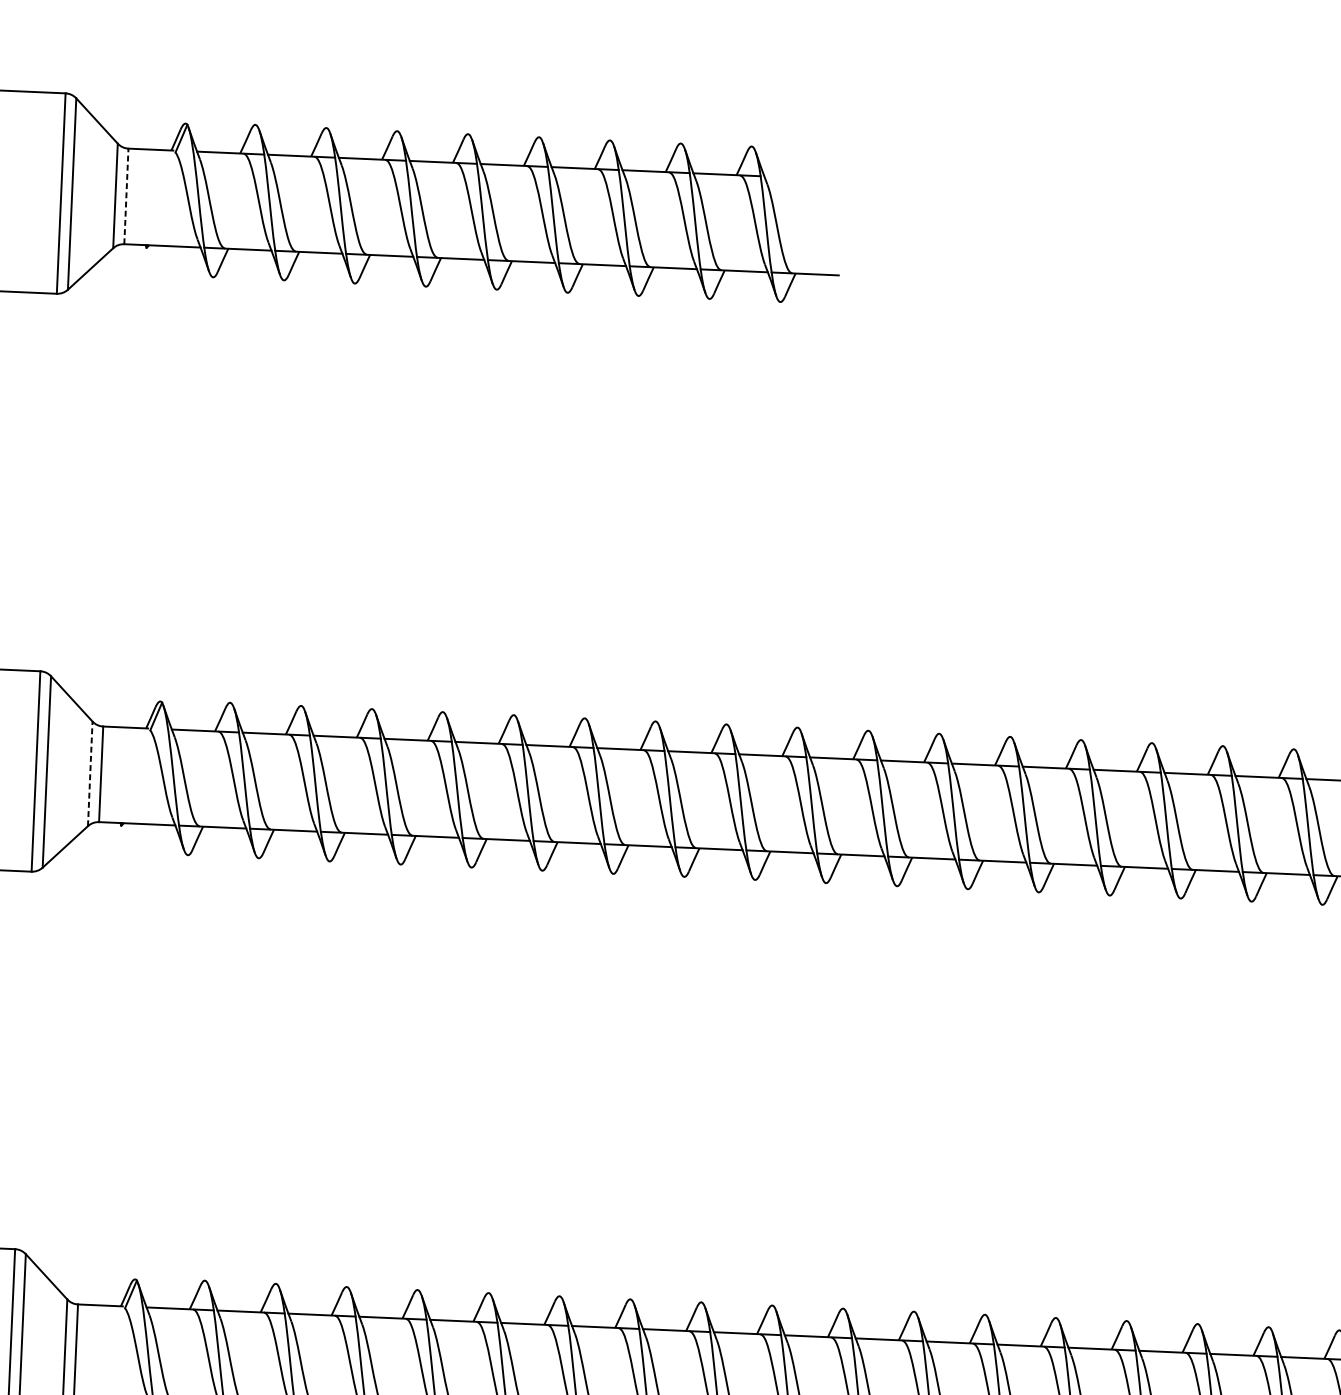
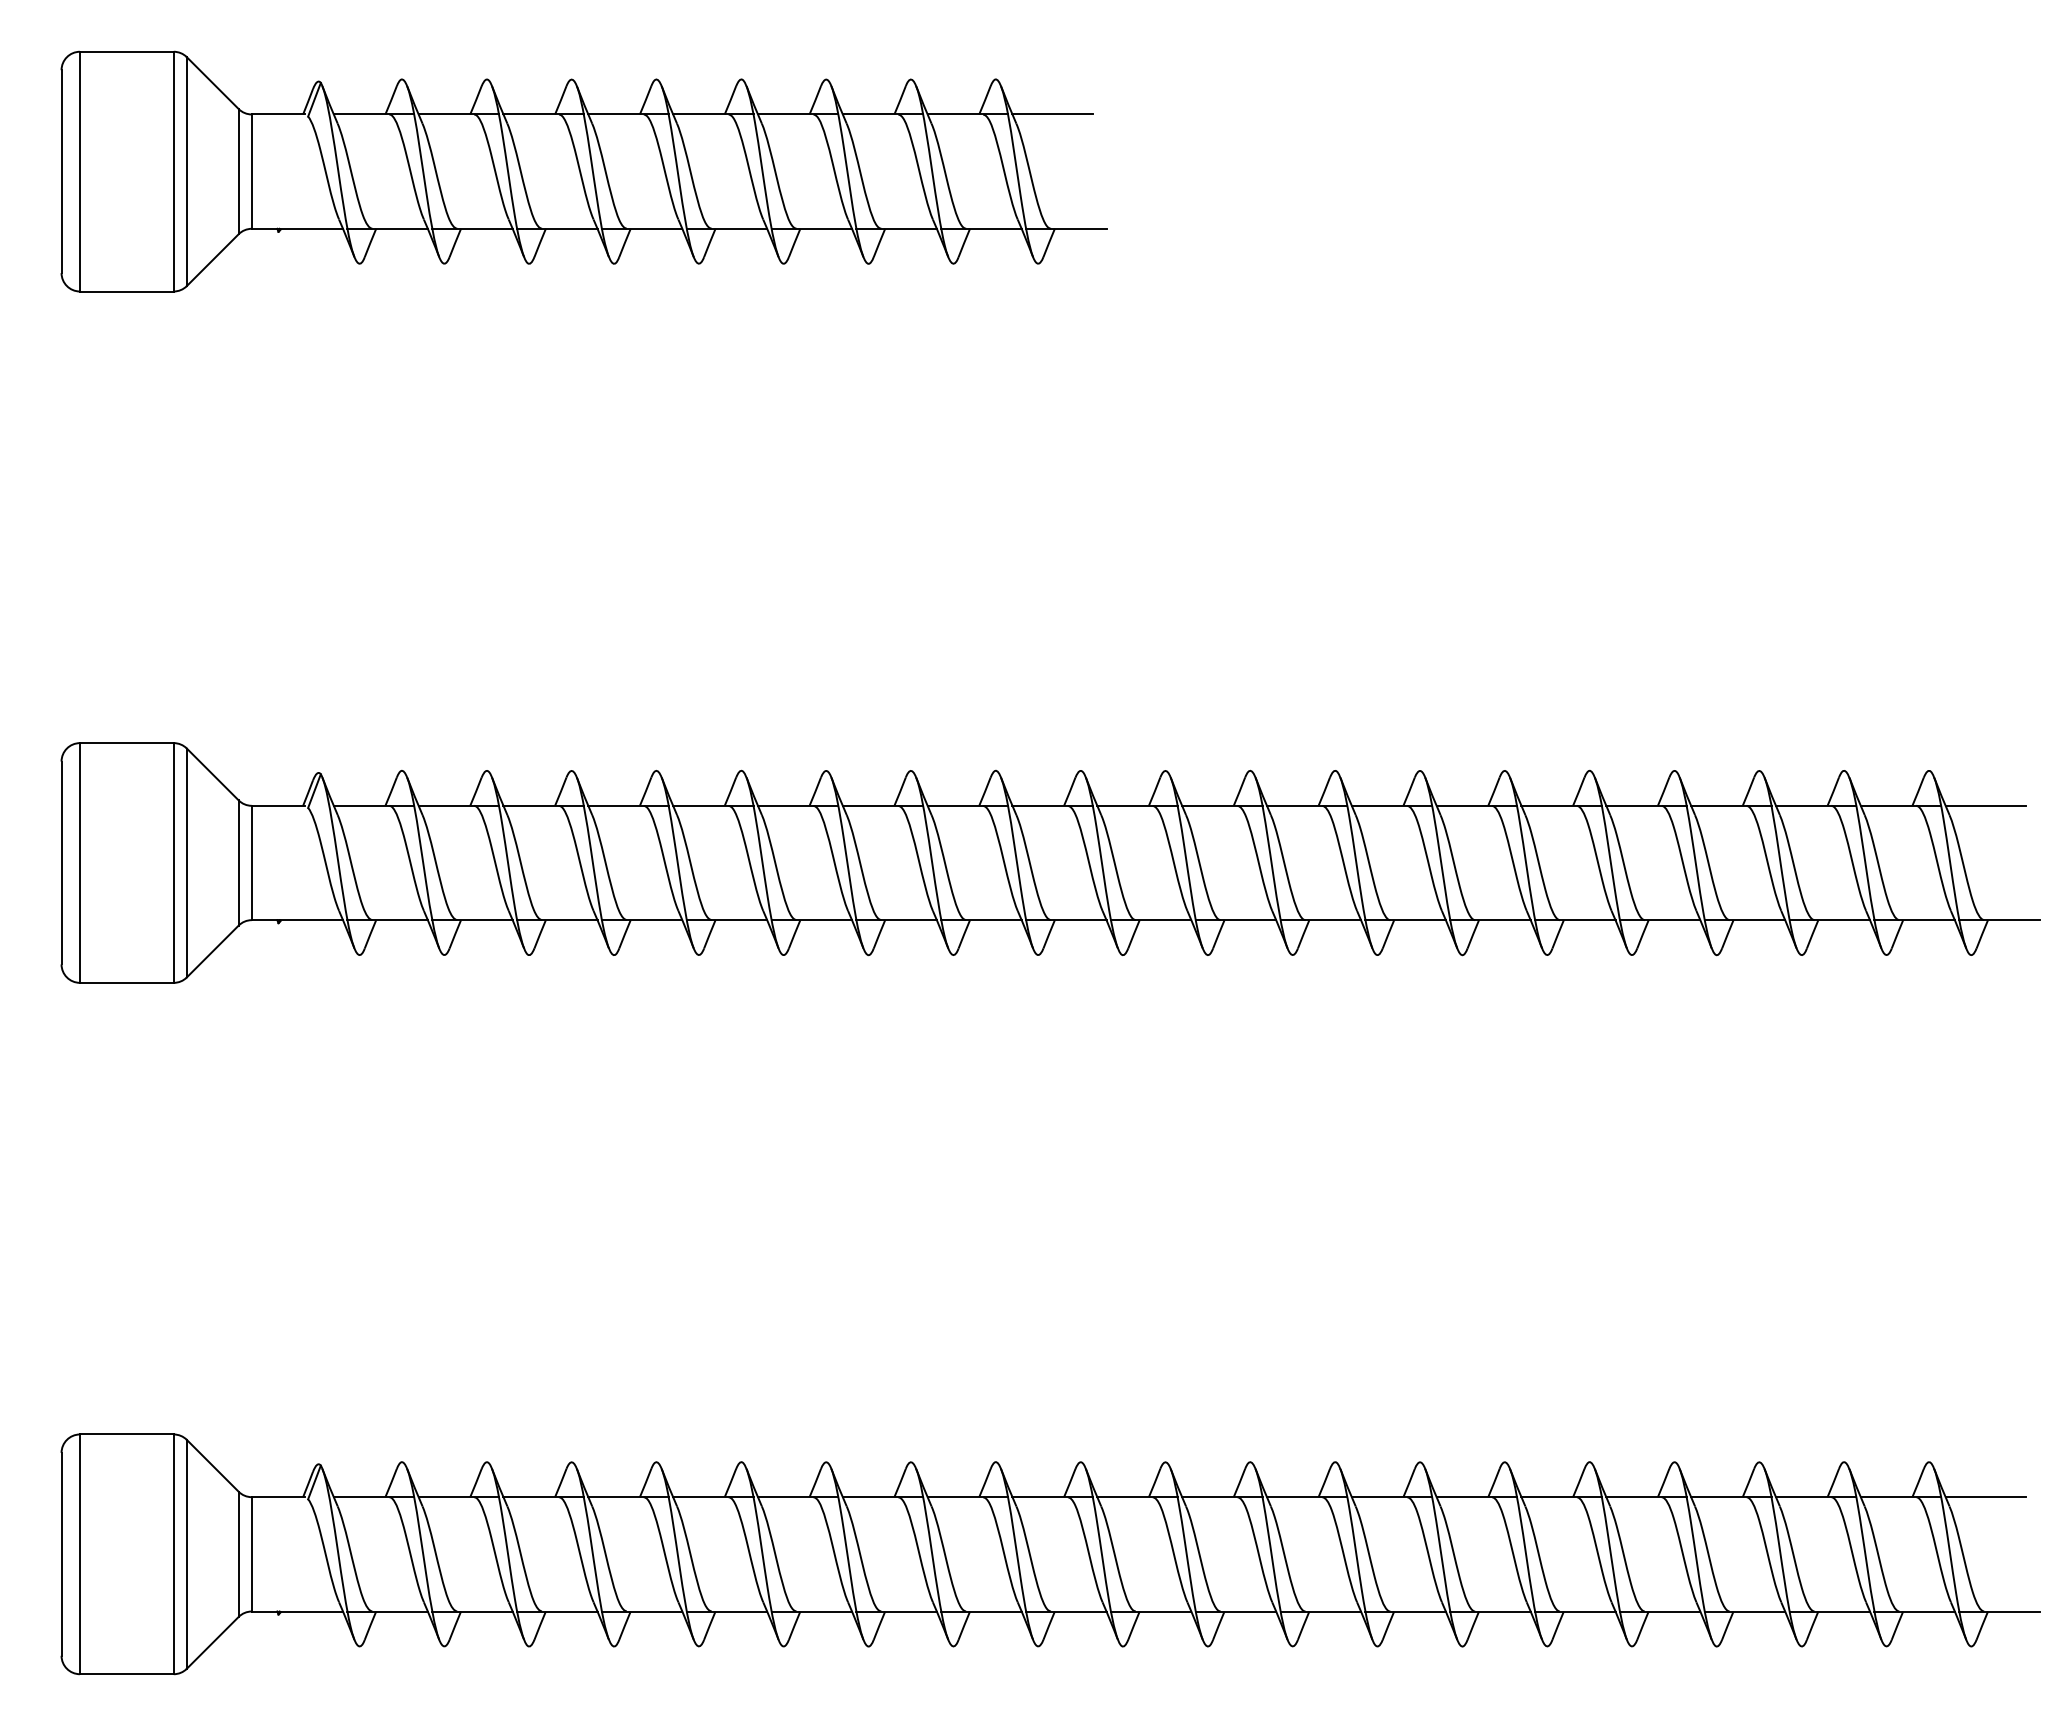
line: (797, 177) -> (1052, 114), added
line: (126, 196) -> (251, 171), dashed -> solid
line: (90, 773) -> (238, 862), dashed -> solid

